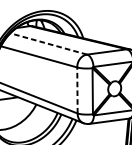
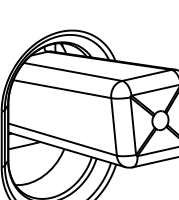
line: (48, 43) -> (72, 71), dashed -> solid
line: (77, 90) -> (114, 126), dashed -> solid

